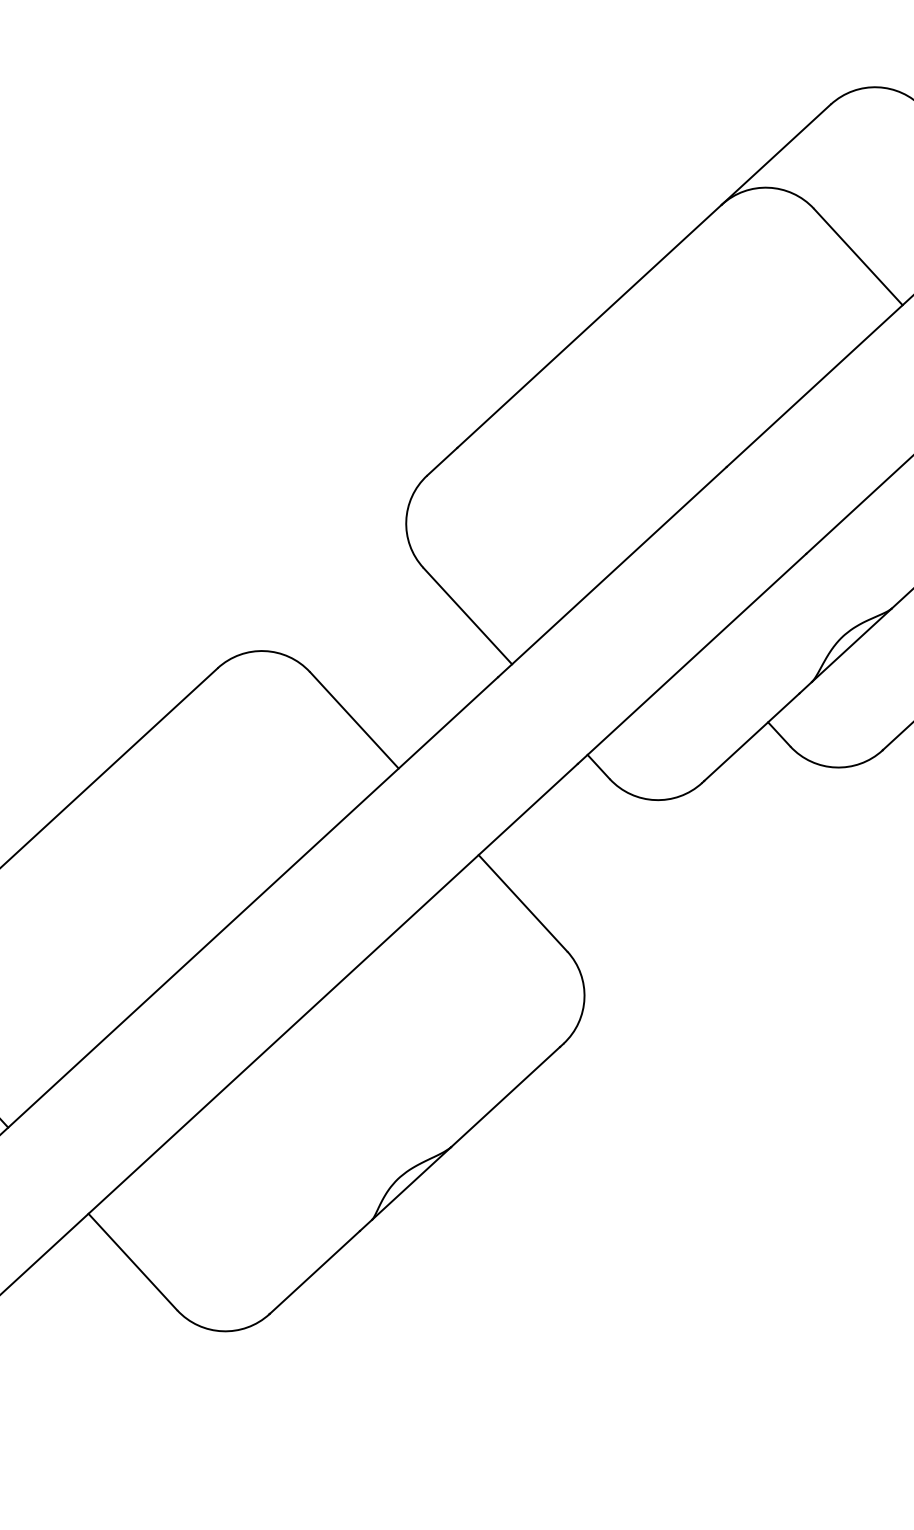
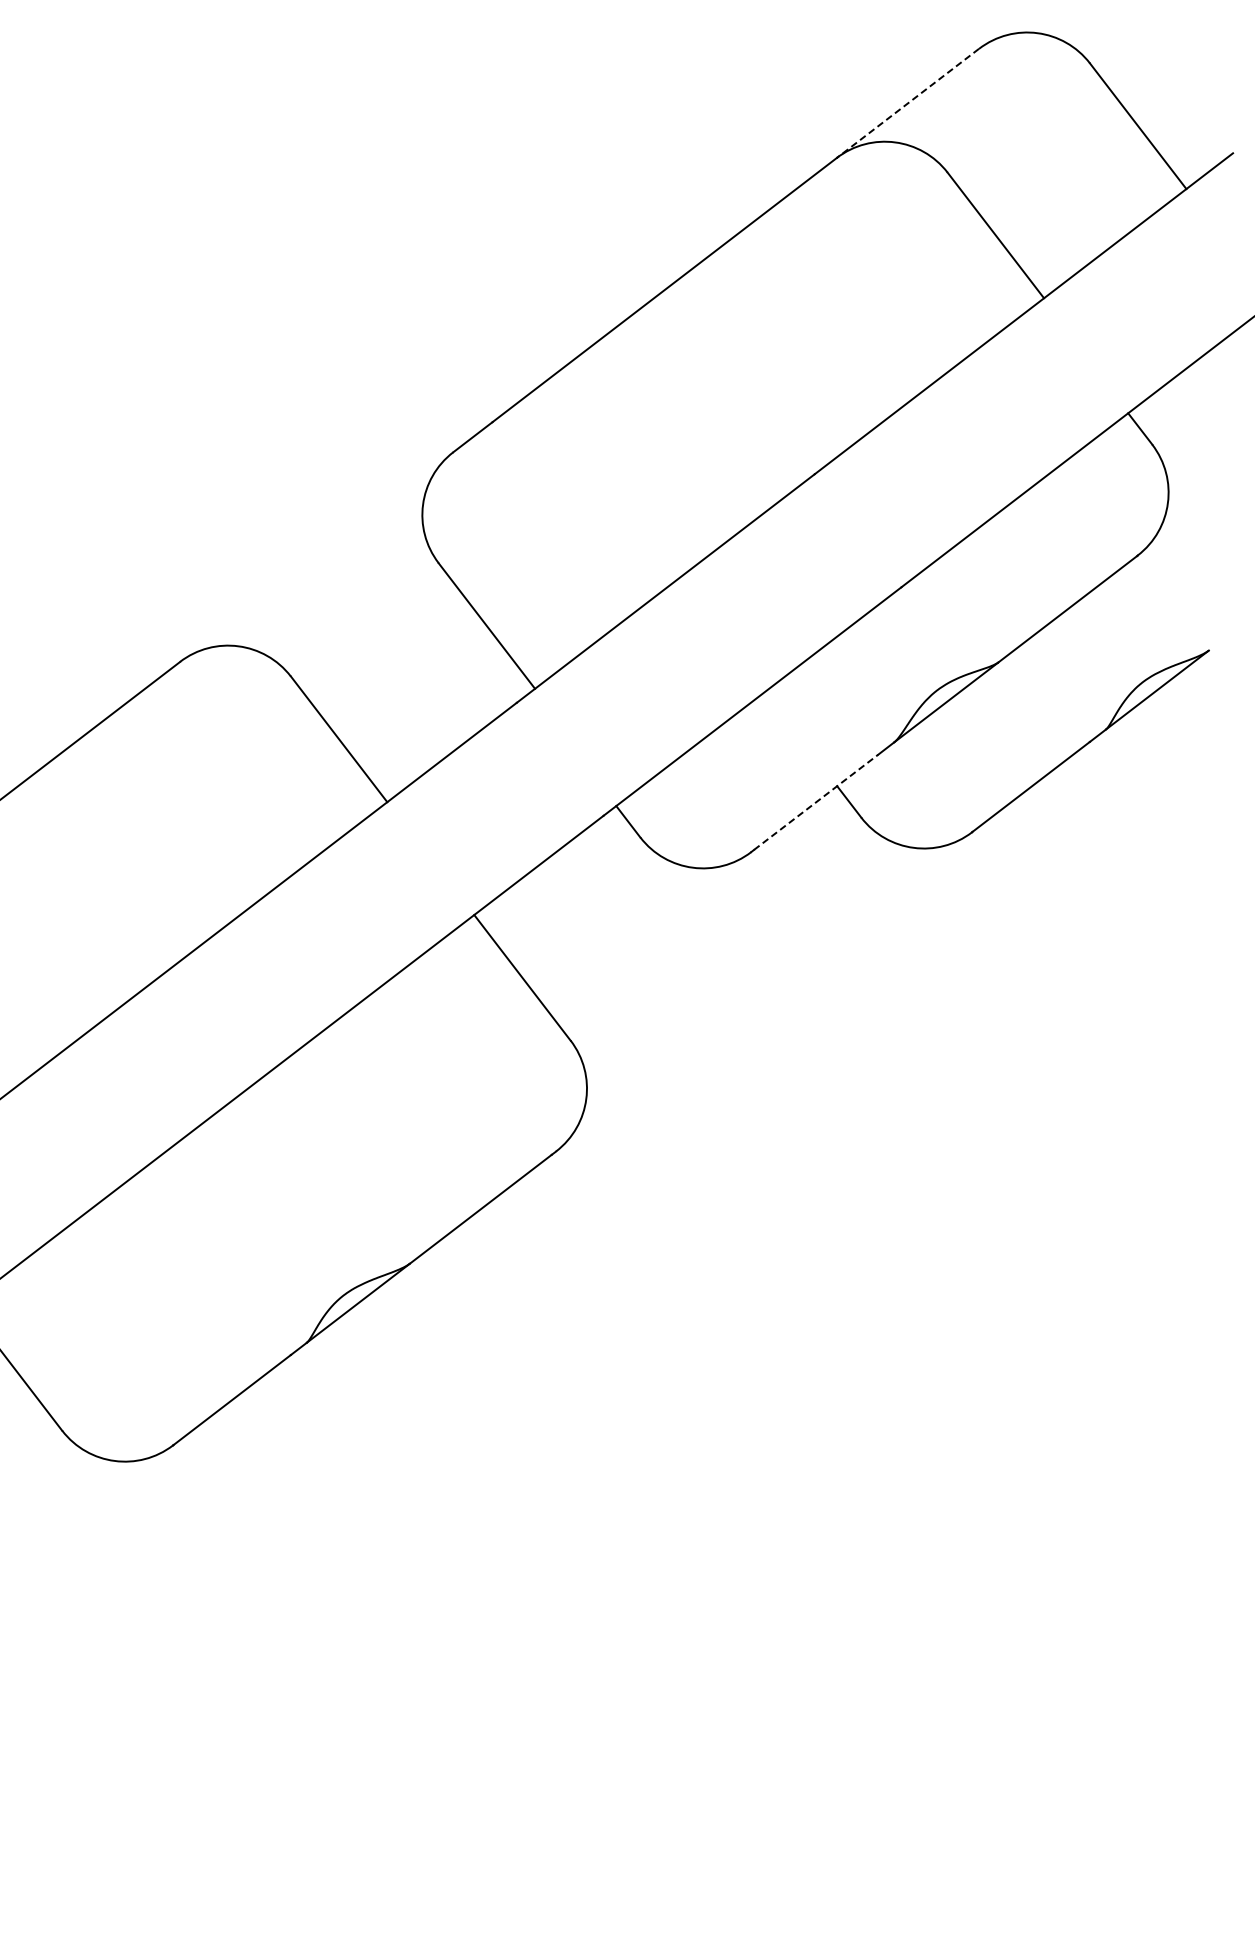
line: (775, 154) -> (907, 103), solid -> dashed
line: (752, 737) -> (816, 802), solid -> dashed

